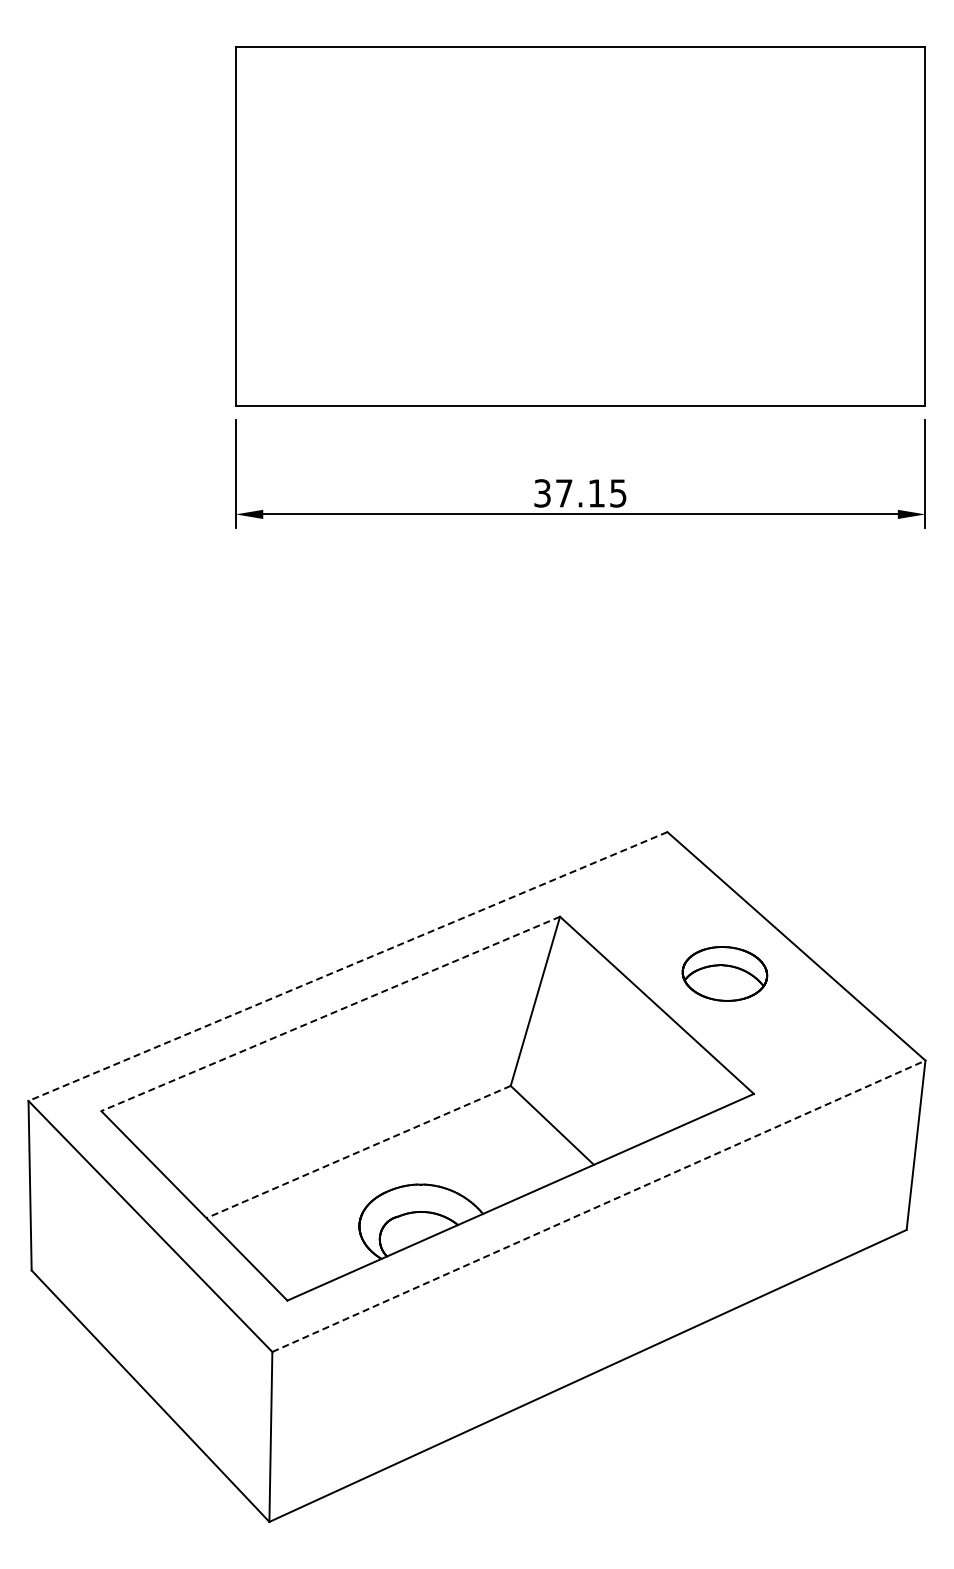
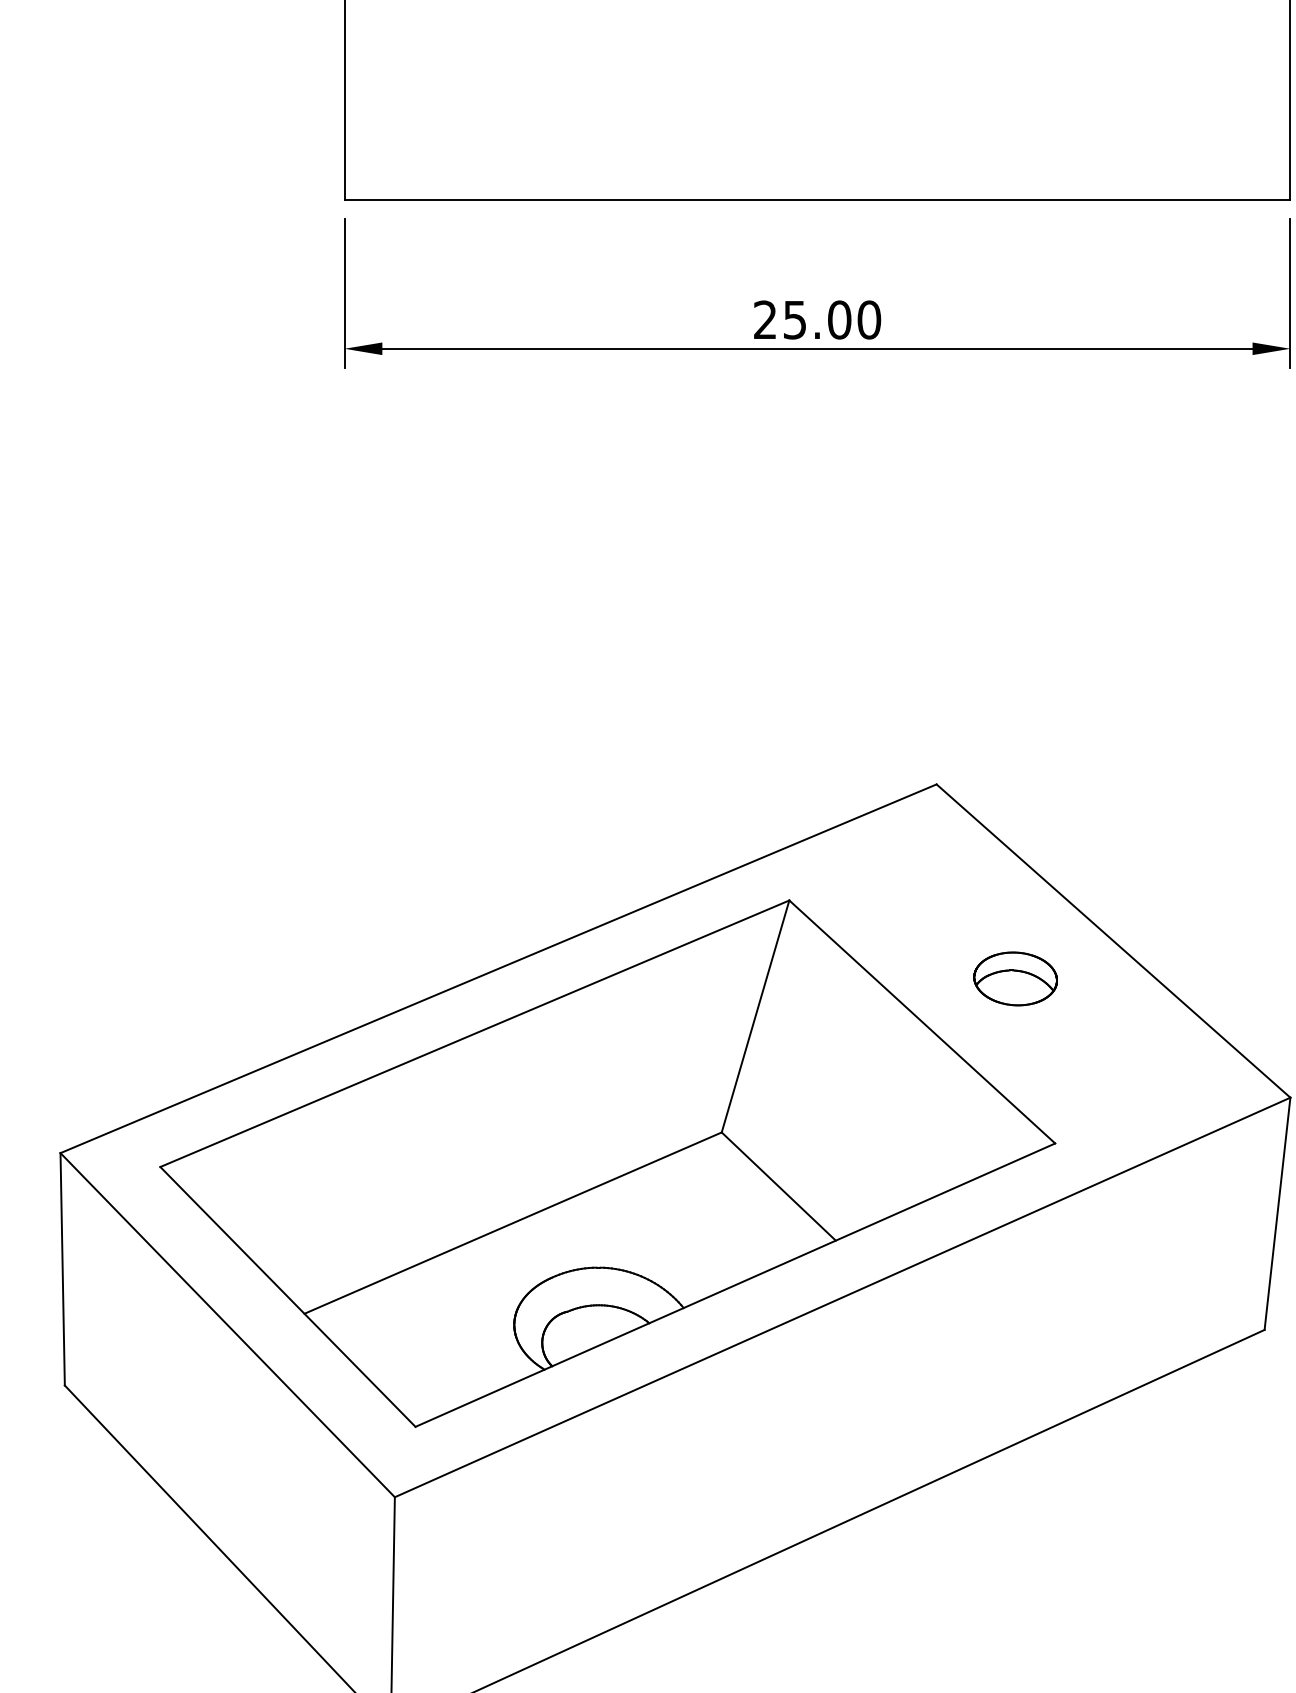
text: (580, 493) -> (817, 320), 37.15 -> 25.00
line: (347, 966) -> (497, 968), dashed -> solid
part: (725, 973) -> (1016, 978), size x0.71
line: (330, 1014) -> (474, 1034), dashed -> solid
line: (358, 1152) -> (512, 1223), dashed -> solid
line: (598, 1206) -> (842, 1297), dashed -> solid

